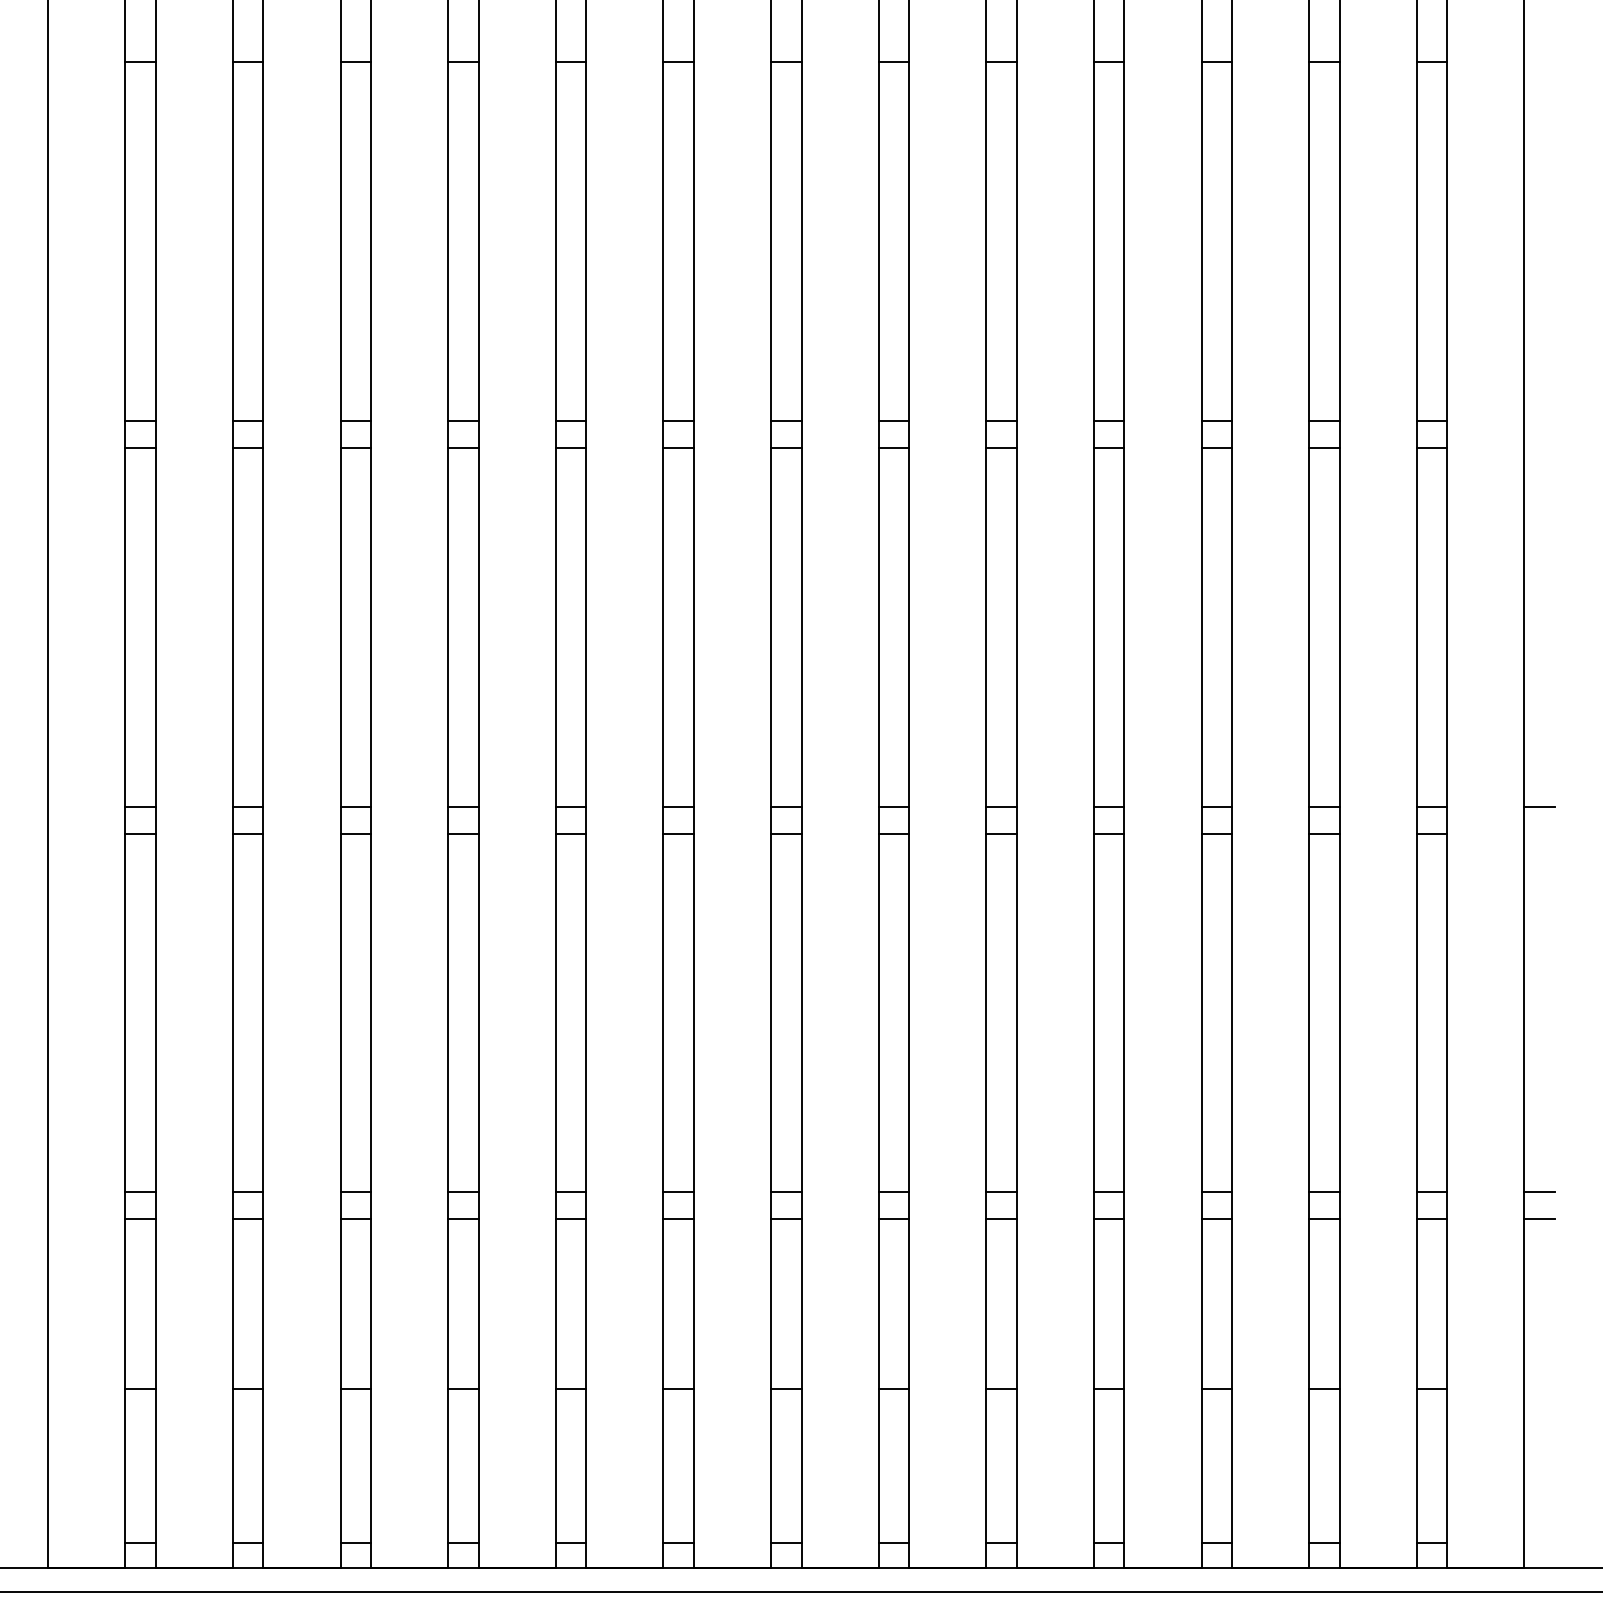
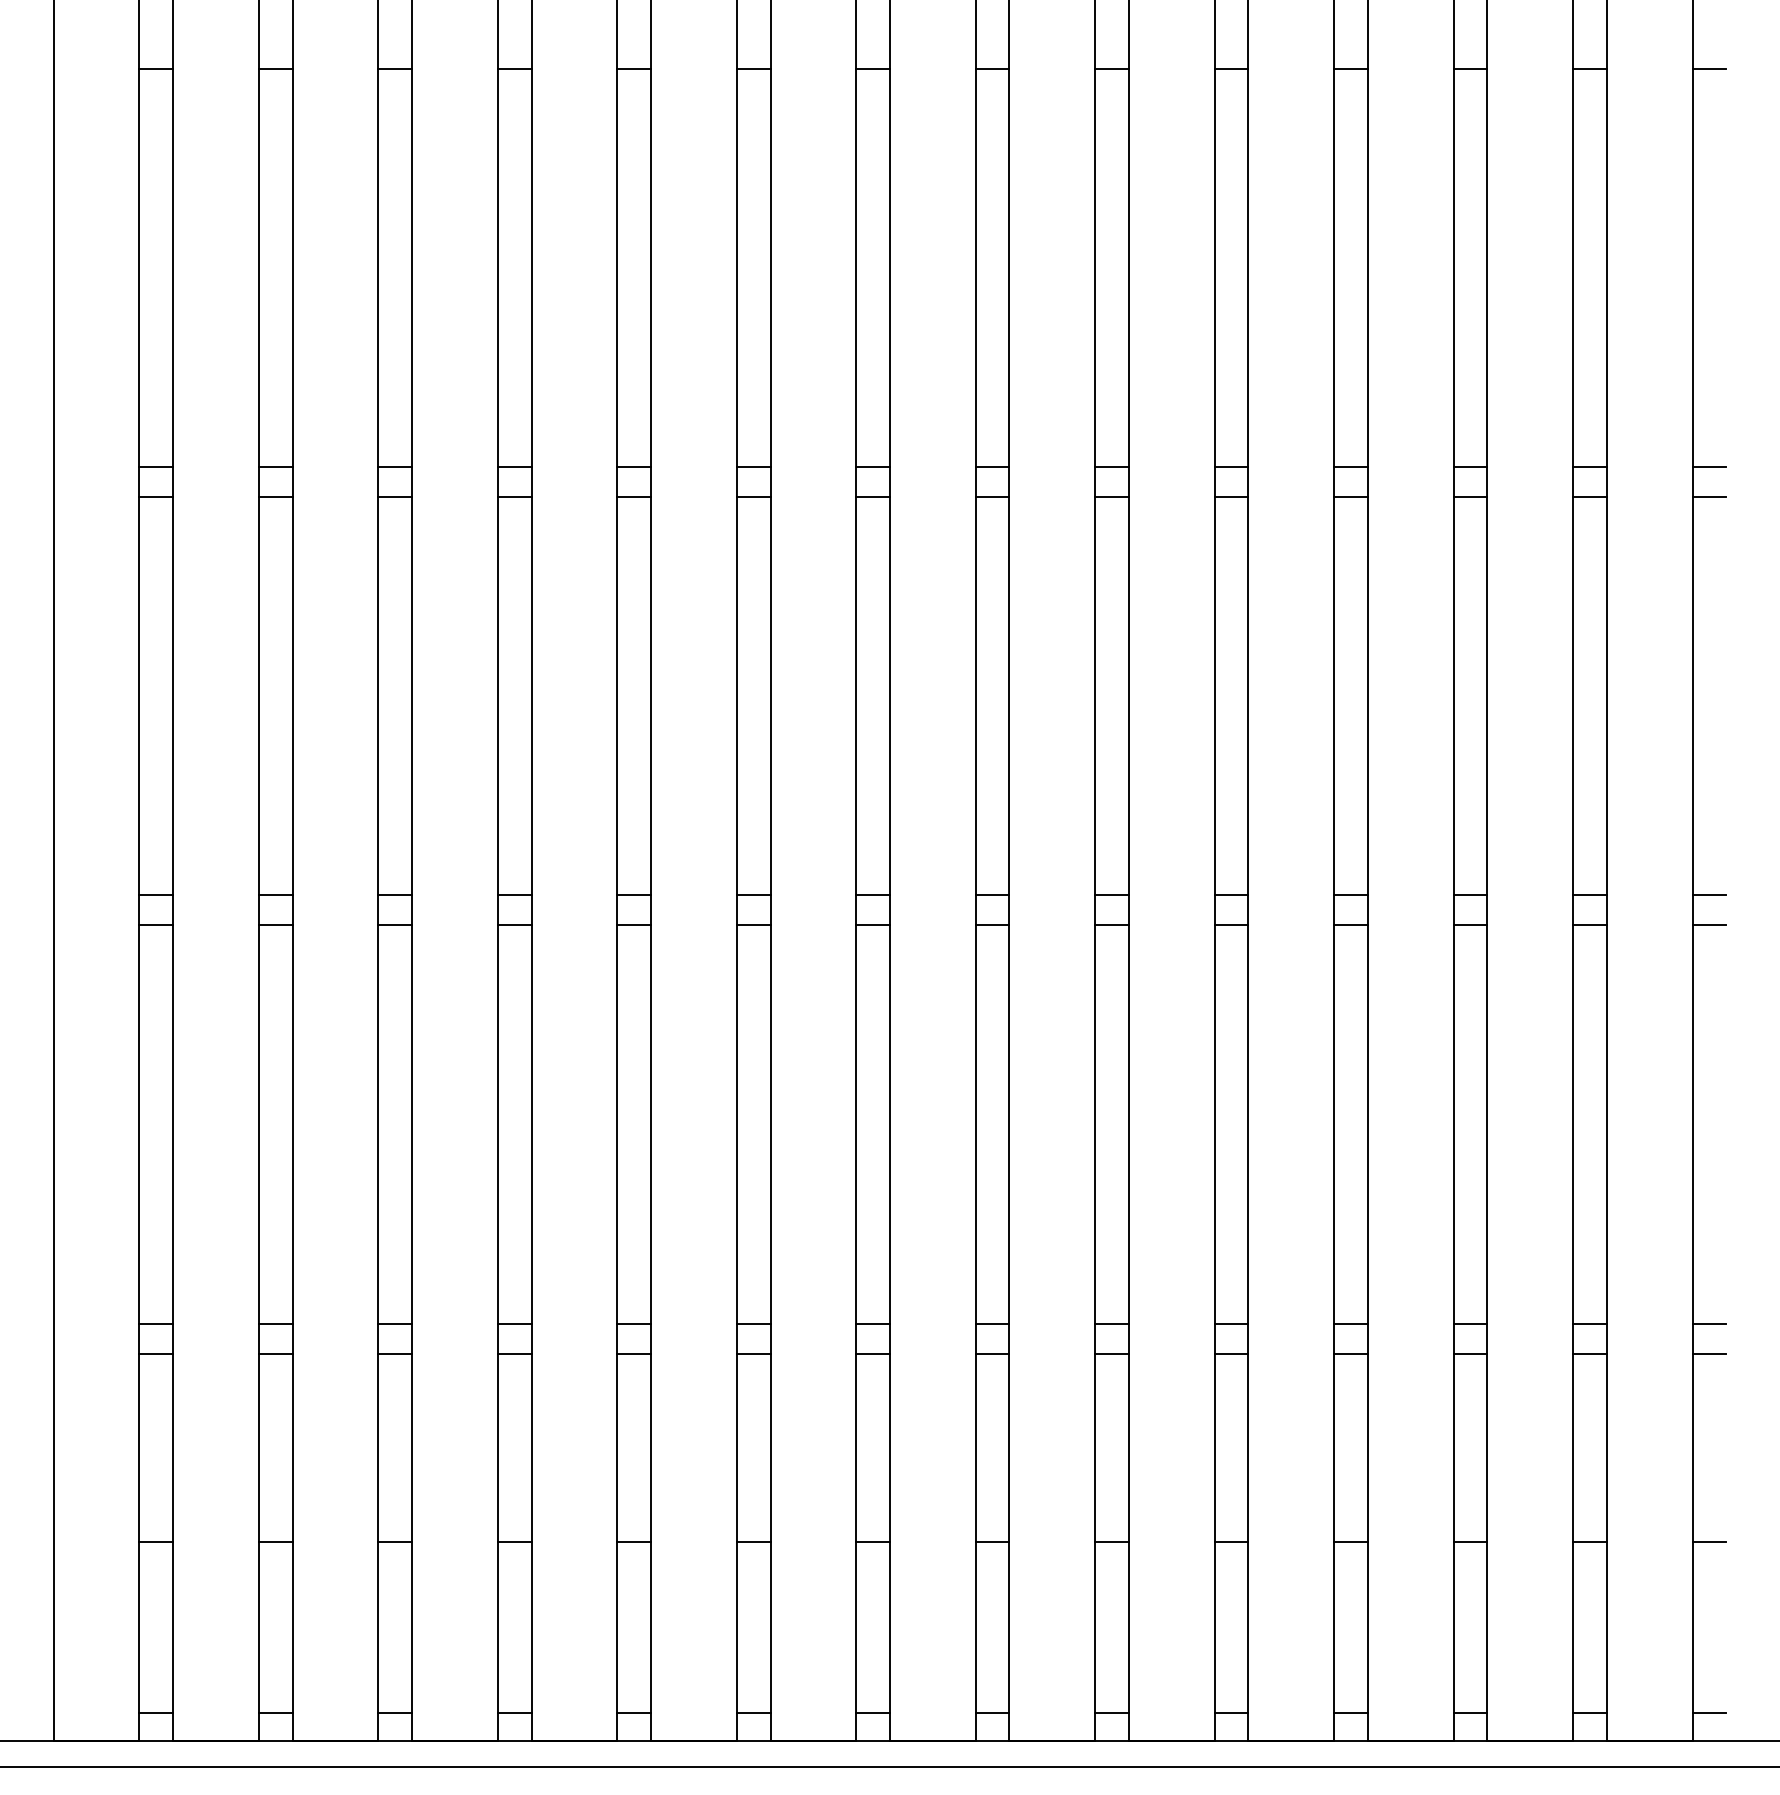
line: (1539, 61) -> (1709, 68), added
line: (1539, 421) -> (1709, 467), added
line: (1539, 448) -> (1709, 497), added
line: (1539, 833) -> (1709, 925), added
line: (1539, 1389) -> (1709, 1542), added
line: (1539, 1543) -> (1709, 1713), added

